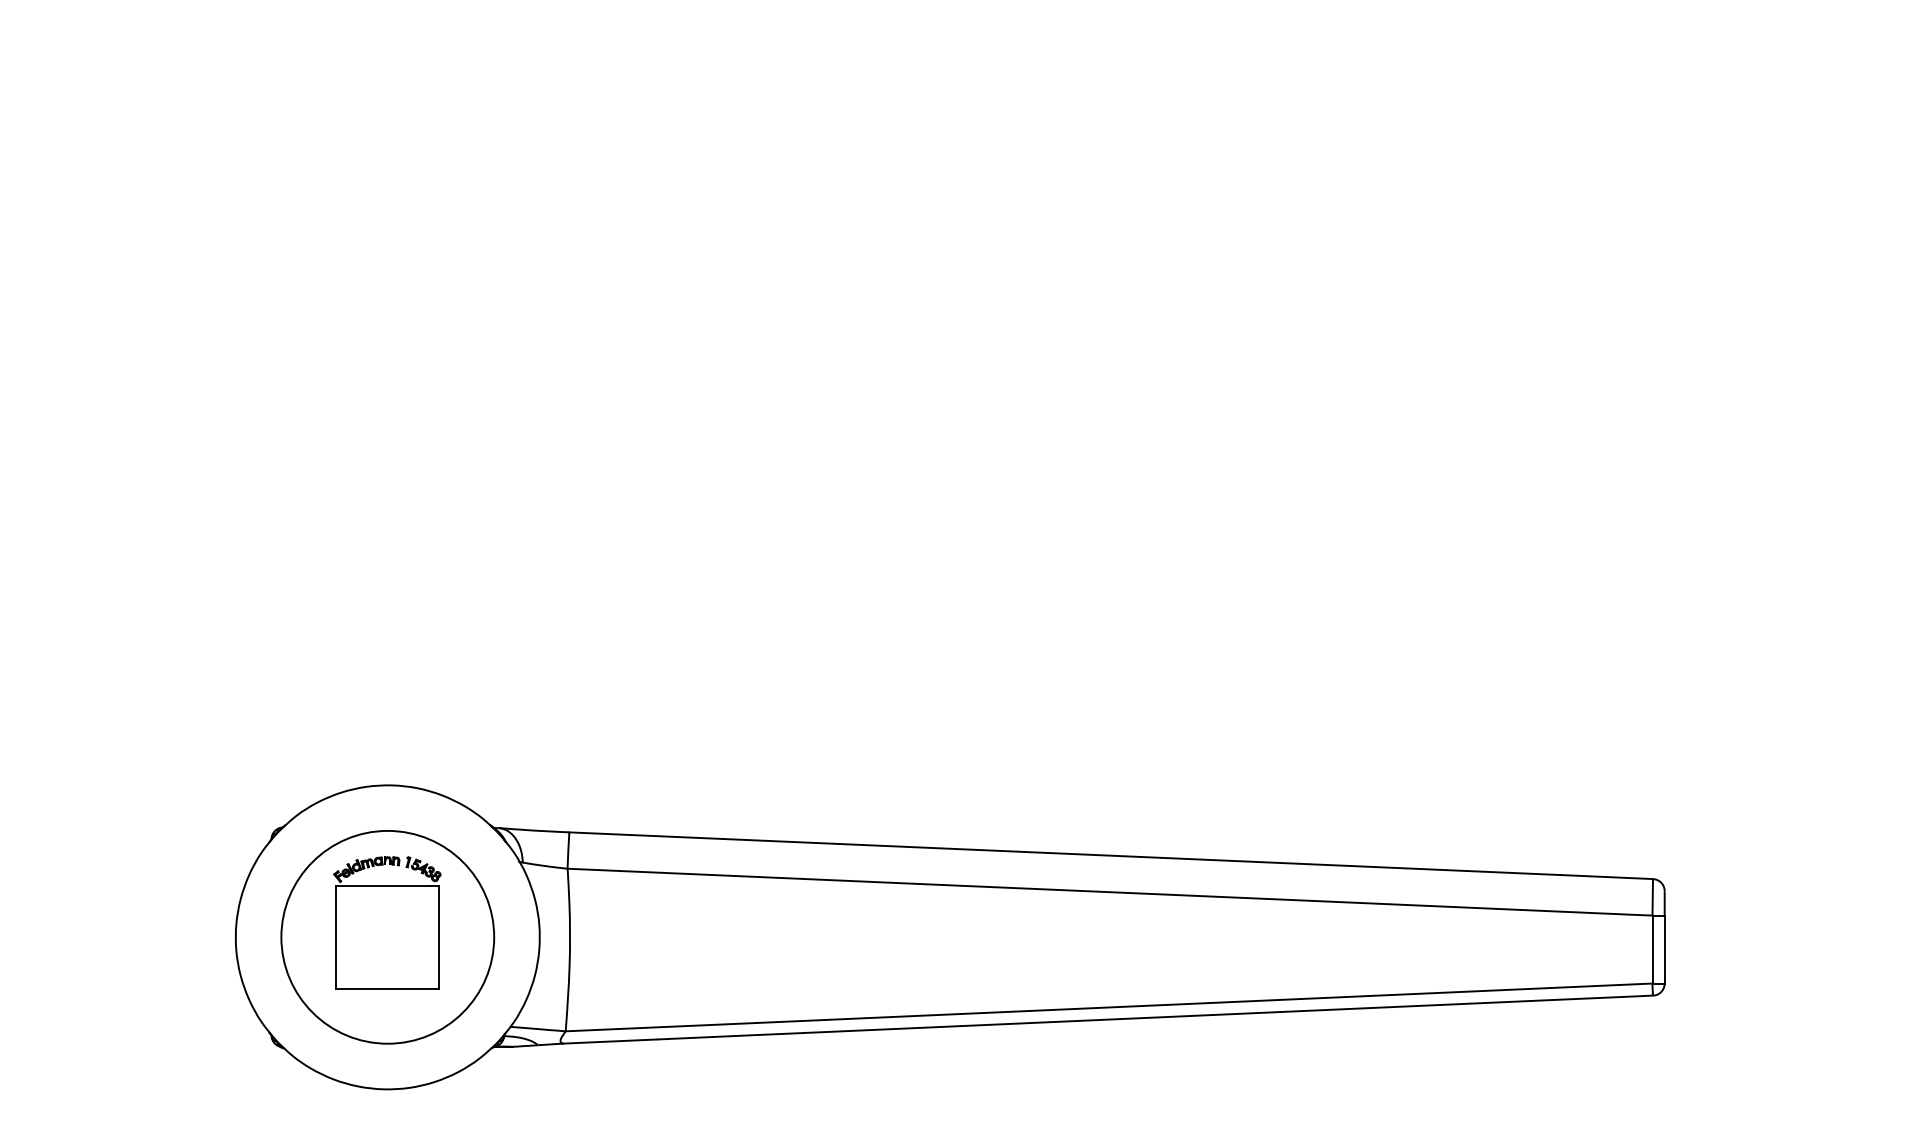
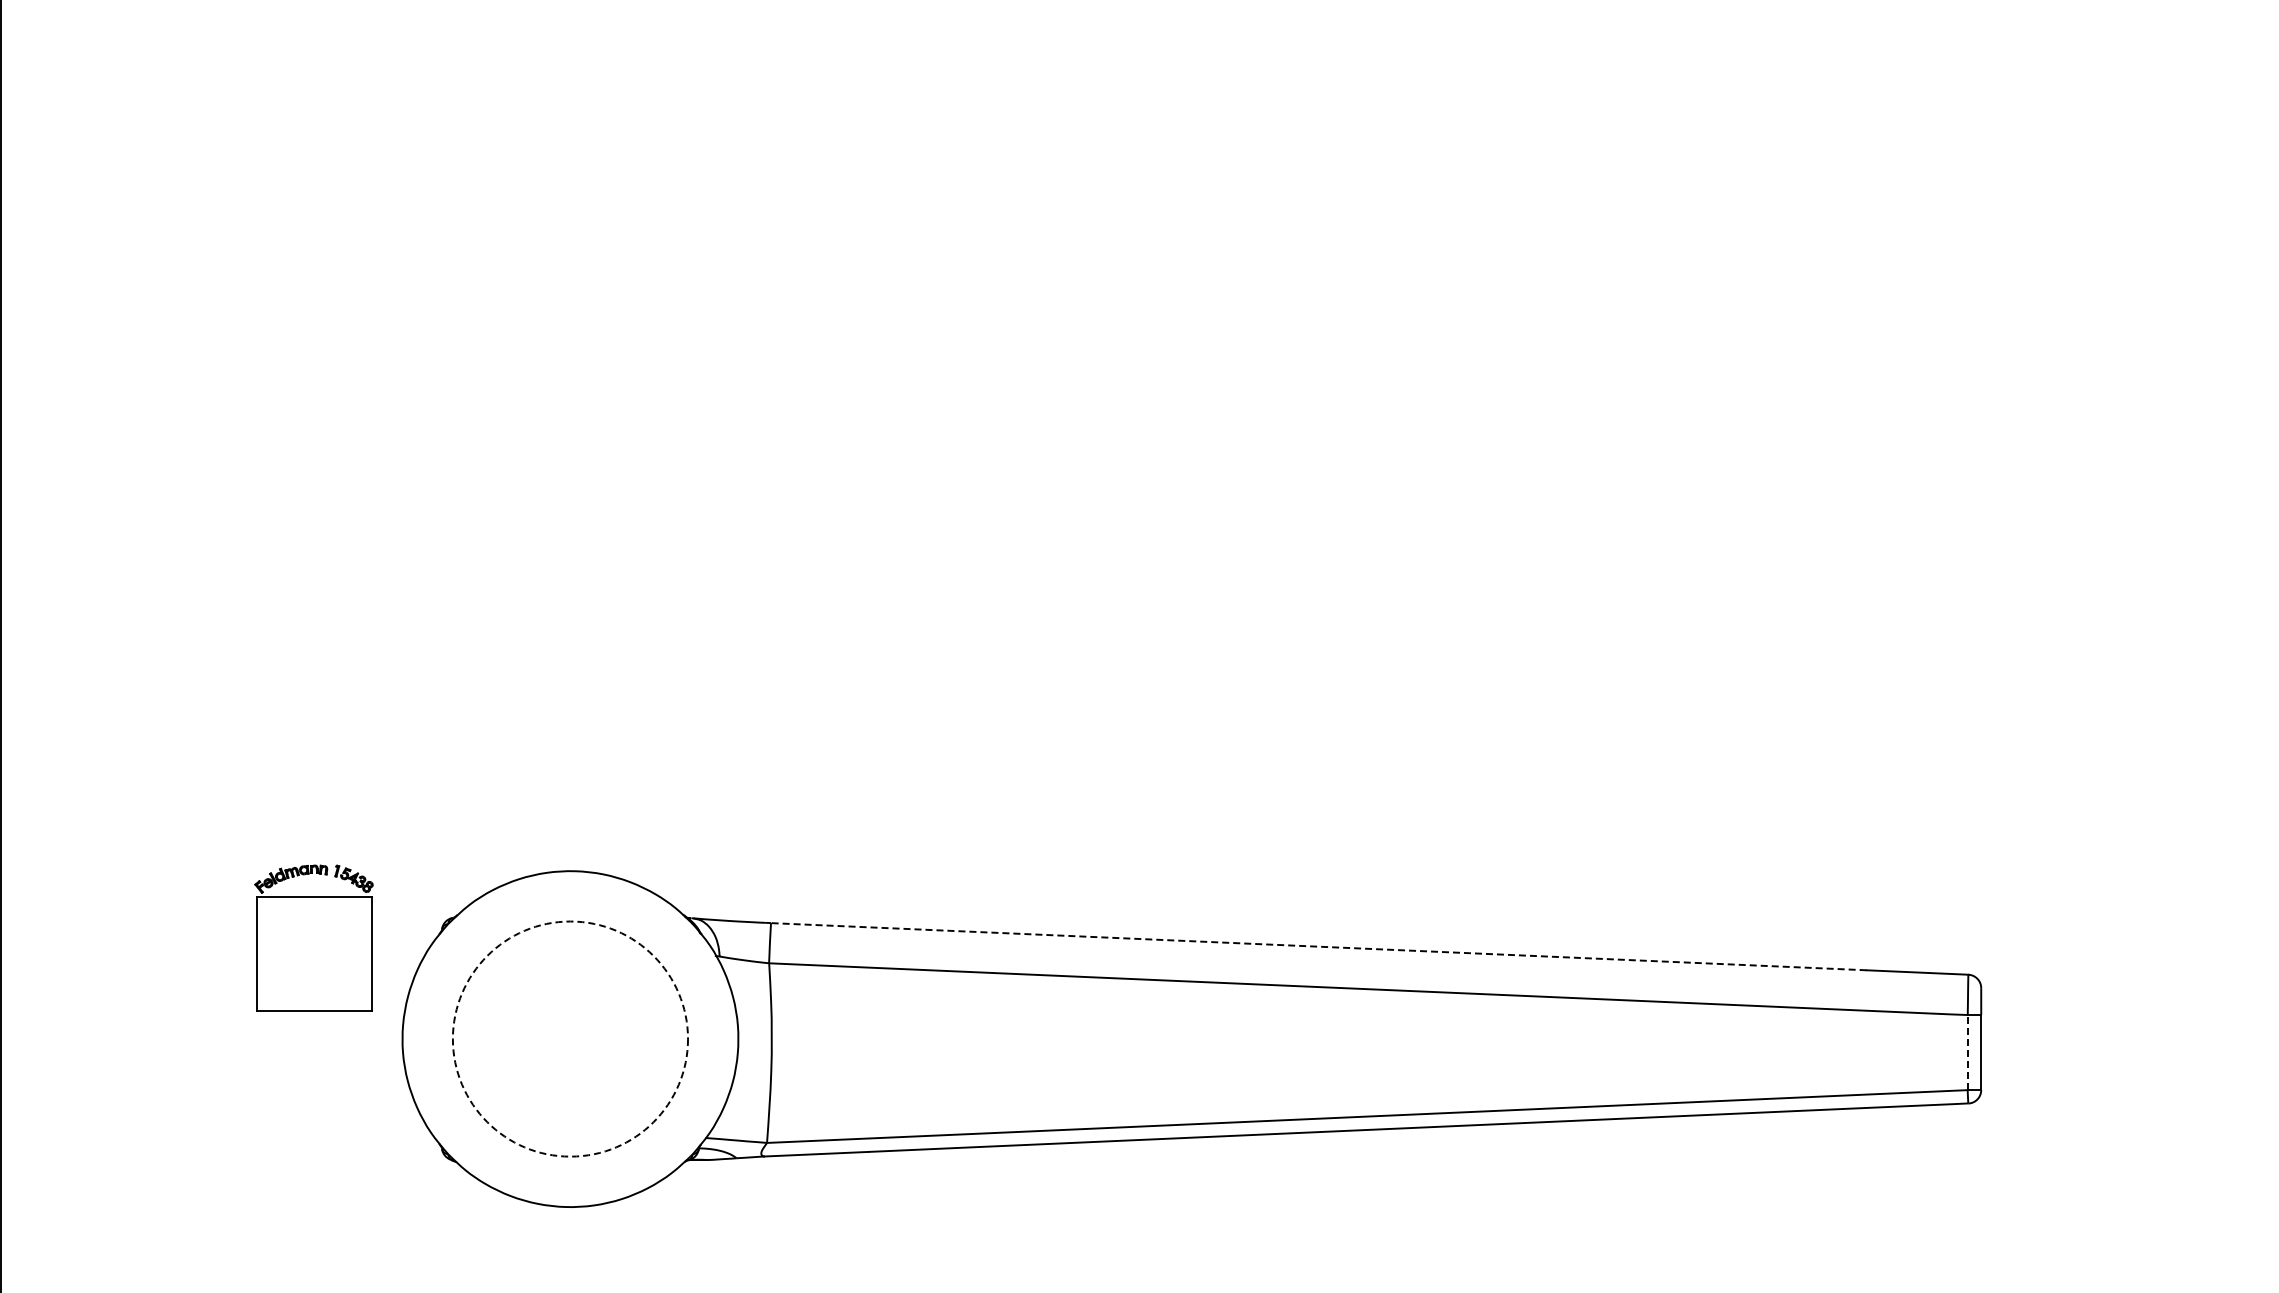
line: (1064, 853) -> (1318, 946), solid -> dashed
part: (386, 922) -> (313, 937), moved
circle: (387, 936) -> (570, 1038), solid -> dashed
line: (1652, 949) -> (1967, 1052), solid -> dashed

